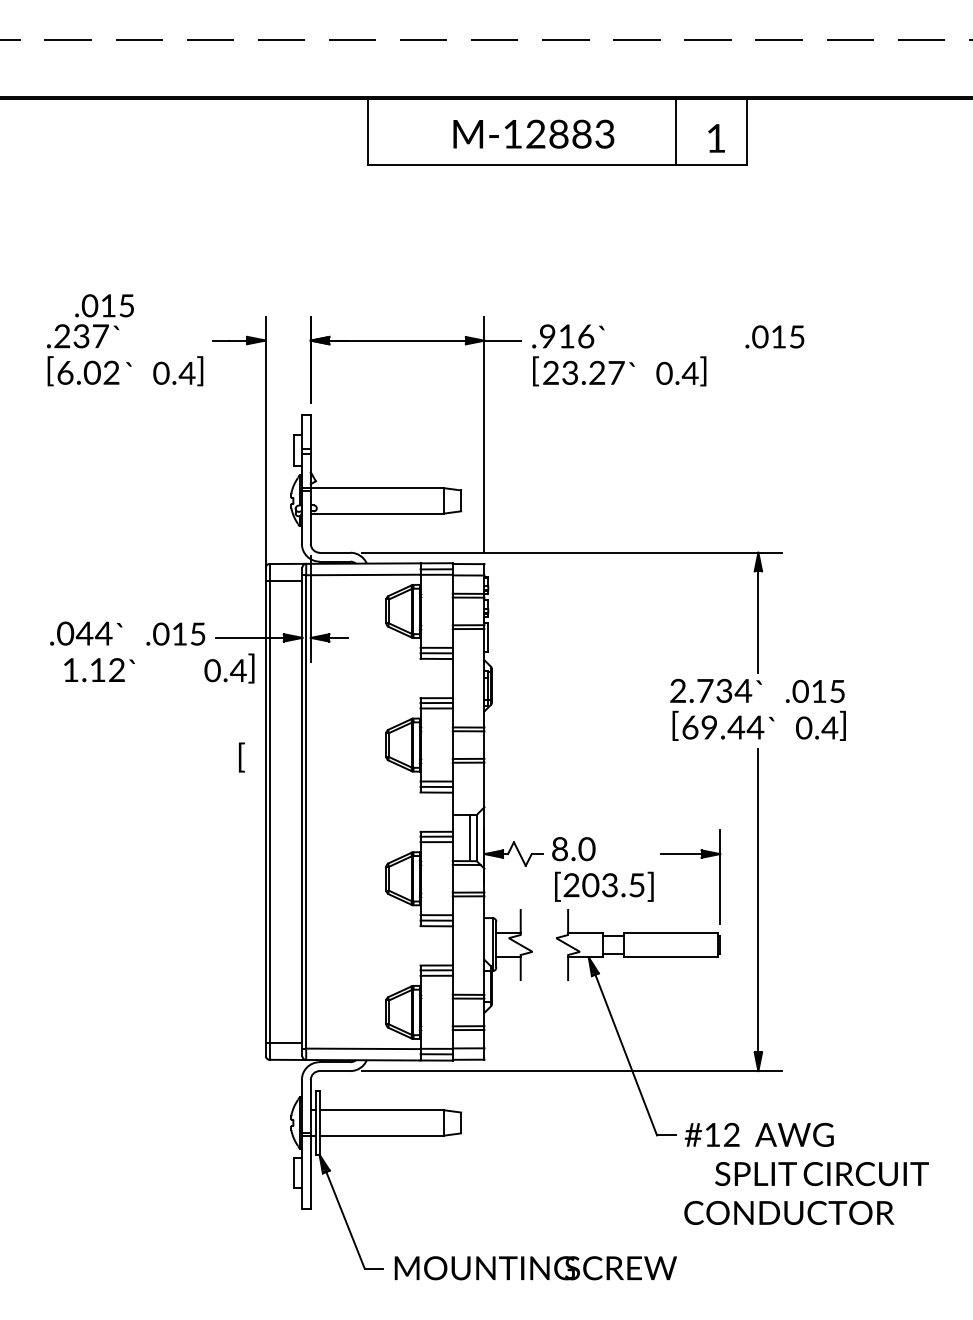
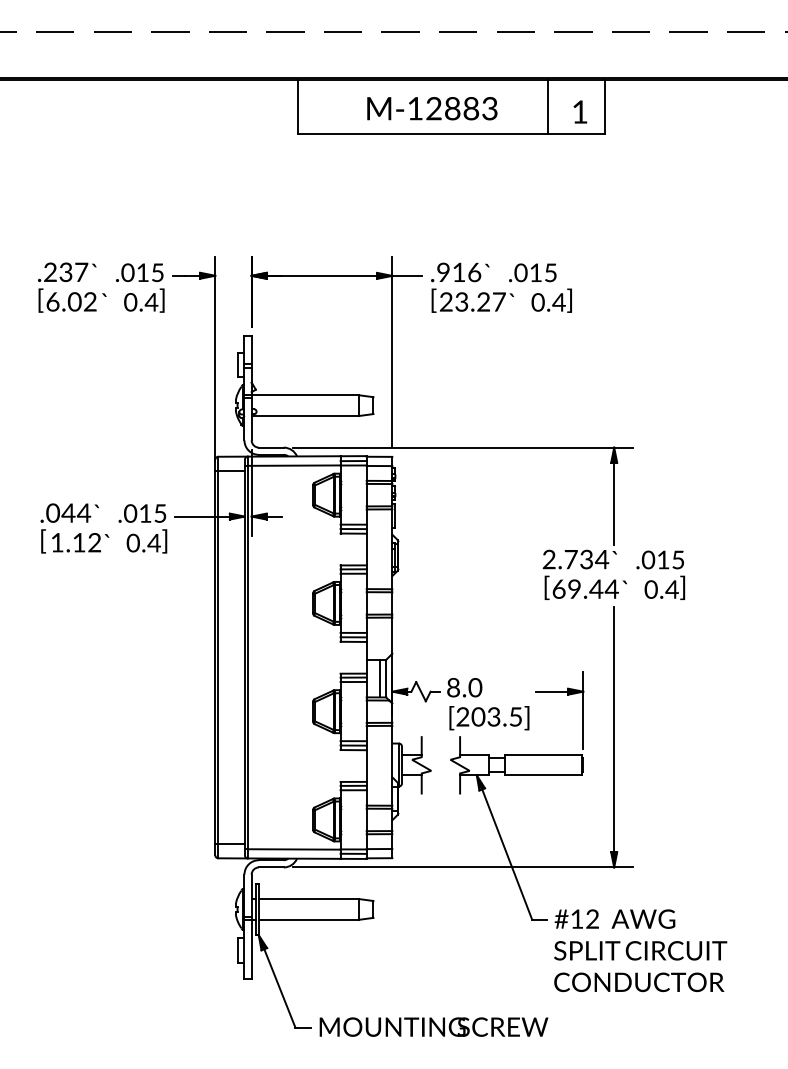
text: (104, 305) -> (139, 272), moved
text: (774, 336) -> (532, 272), moved
text: (229, 668) -> (146, 541), moved
text: (241, 757) -> (43, 541), moved
text: (821, 1174) -> (640, 951), moved

